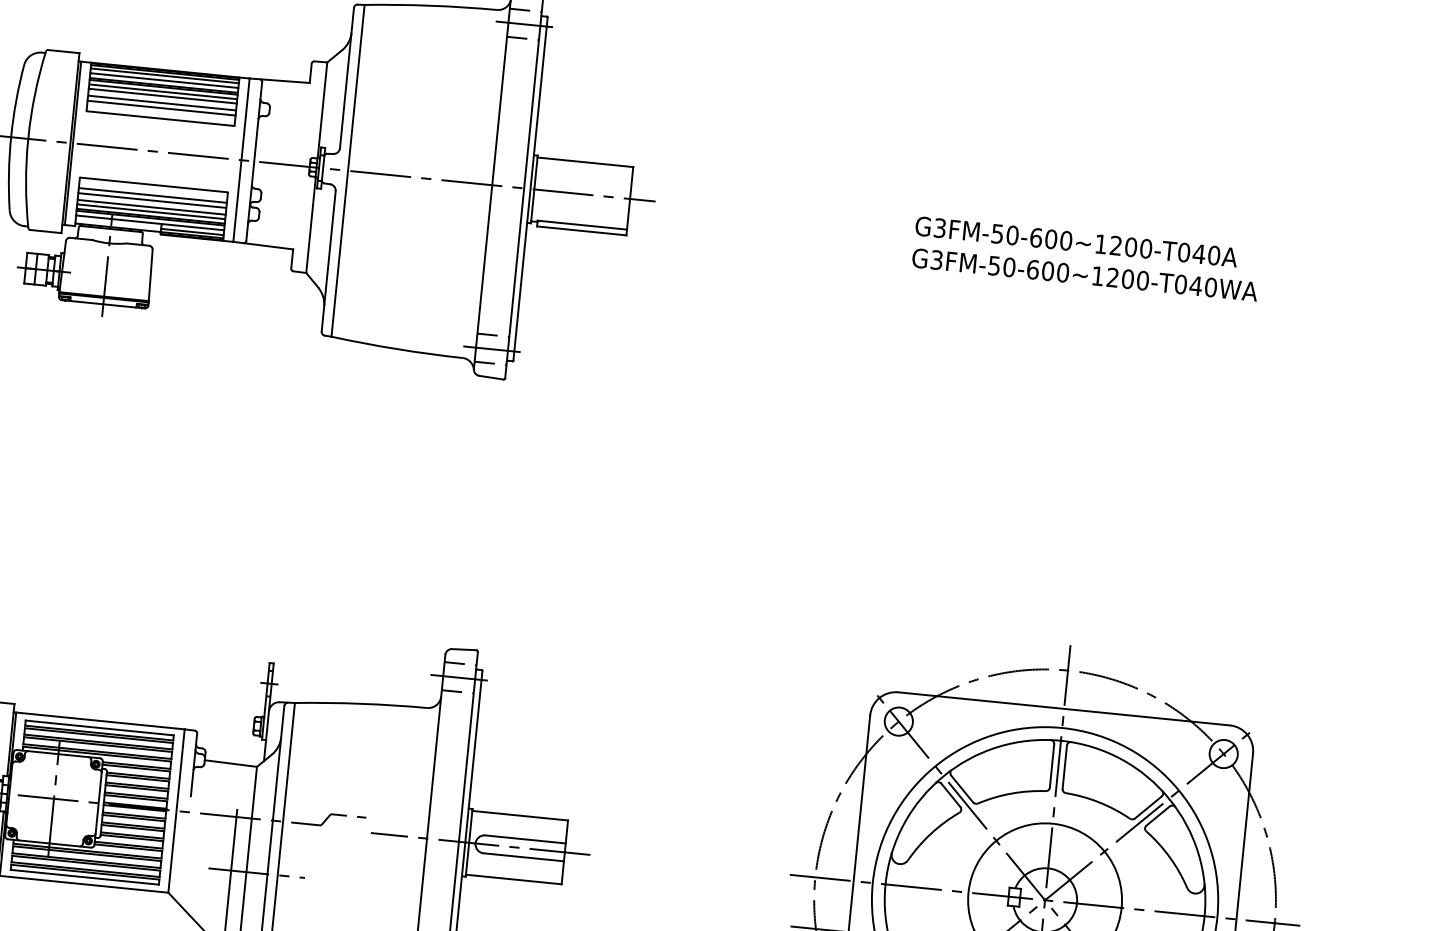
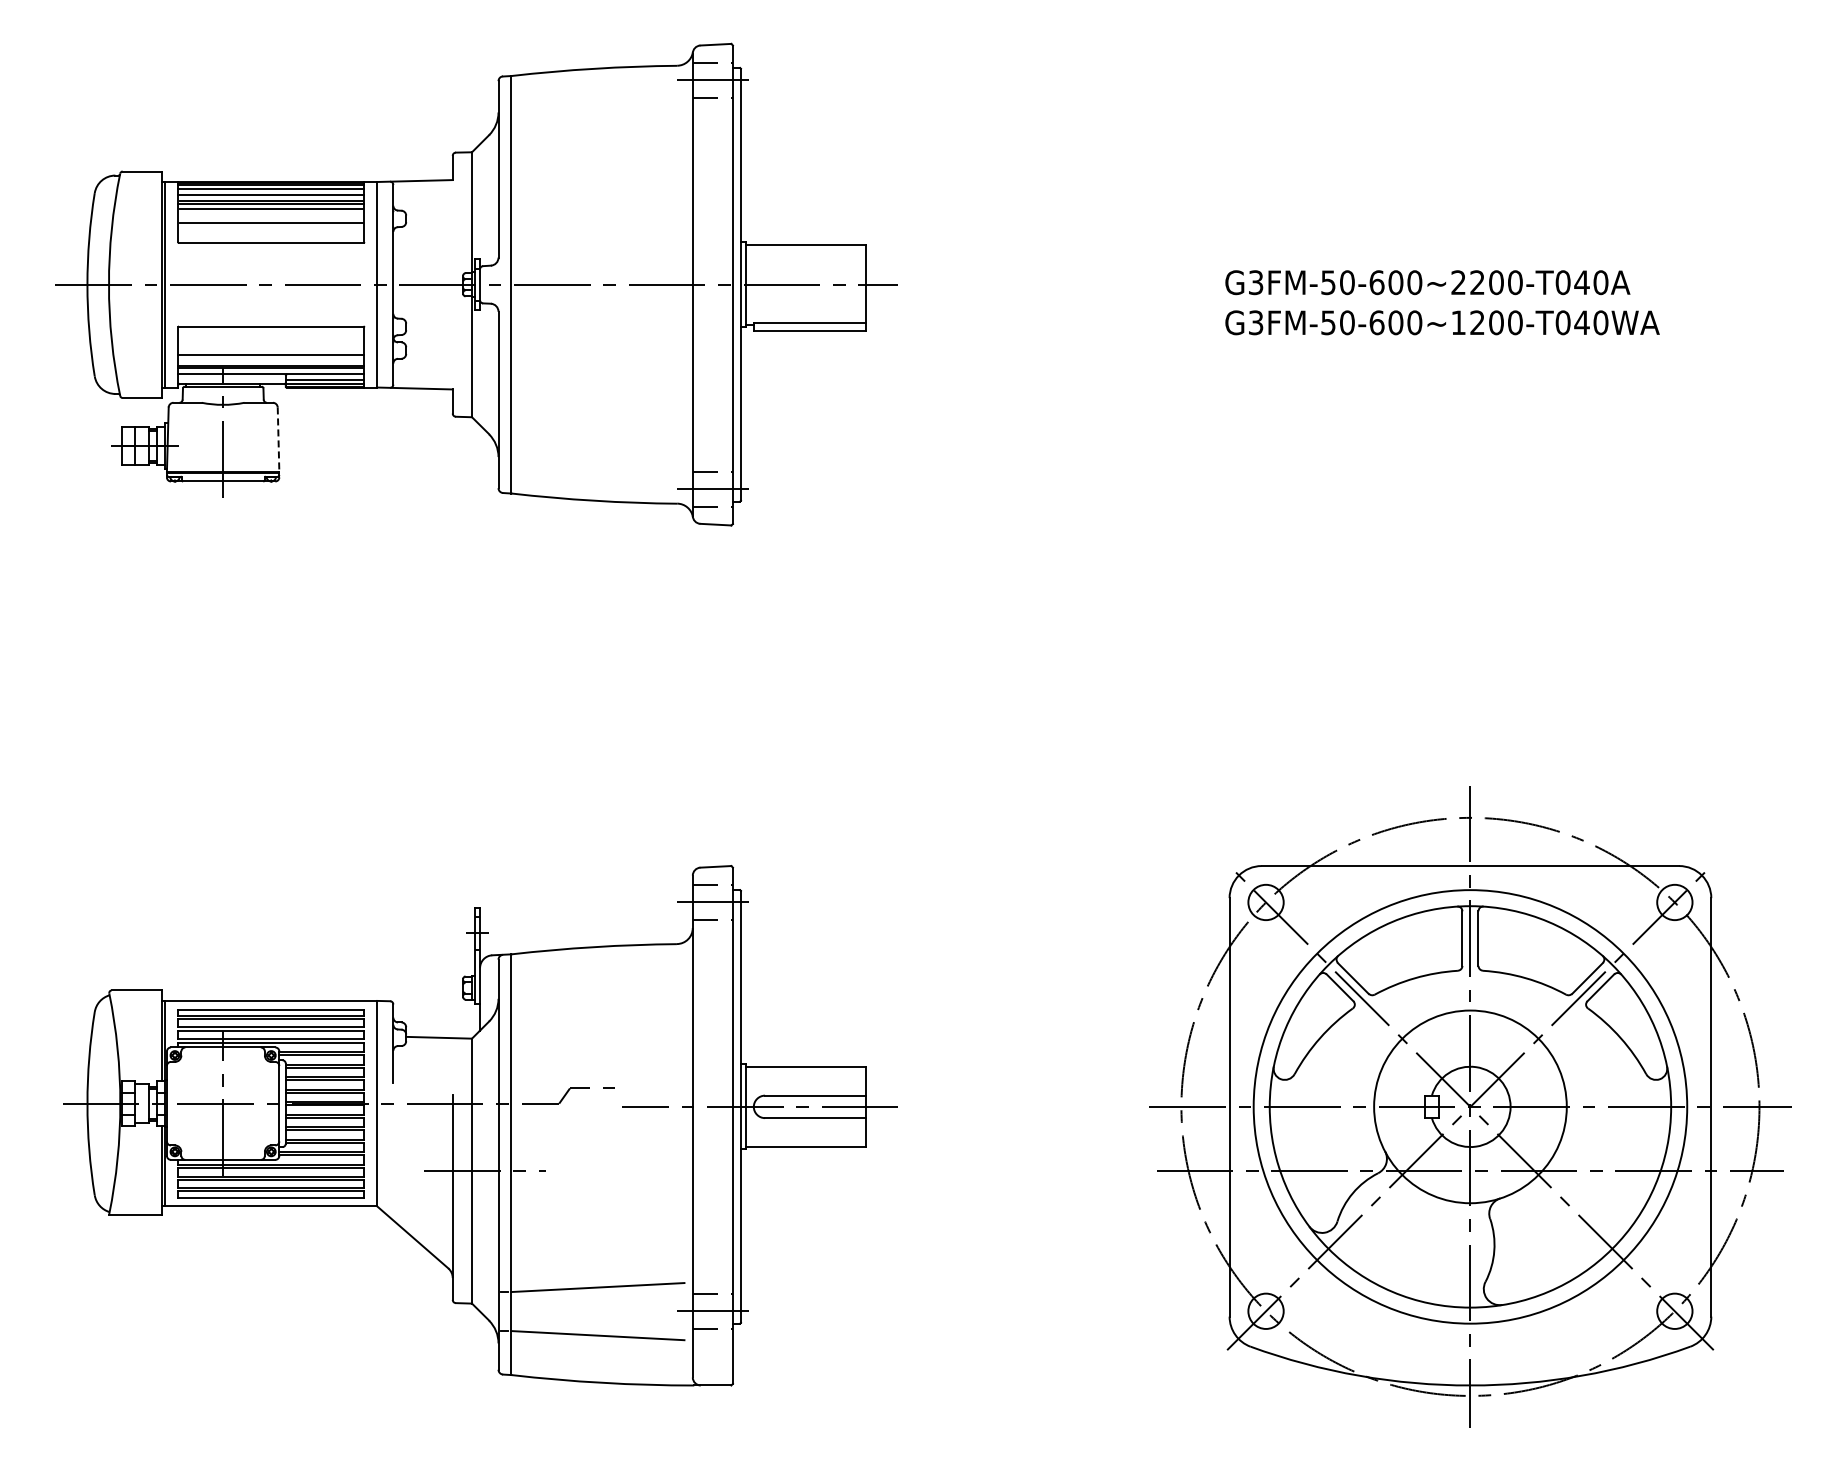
line: (162, 95) -> (271, 214), removed
line: (161, 107) -> (271, 229), removed
line: (153, 195) -> (271, 339), removed
line: (151, 200) -> (270, 346), removed
line: (150, 211) -> (270, 360), removed
text: (1100, 244) -> (1458, 282), G3FM-50-600~1200-T040A -> G3FM-50-600~2200-T040A
line: (150, 276) -> (278, 440), solid -> dashed

